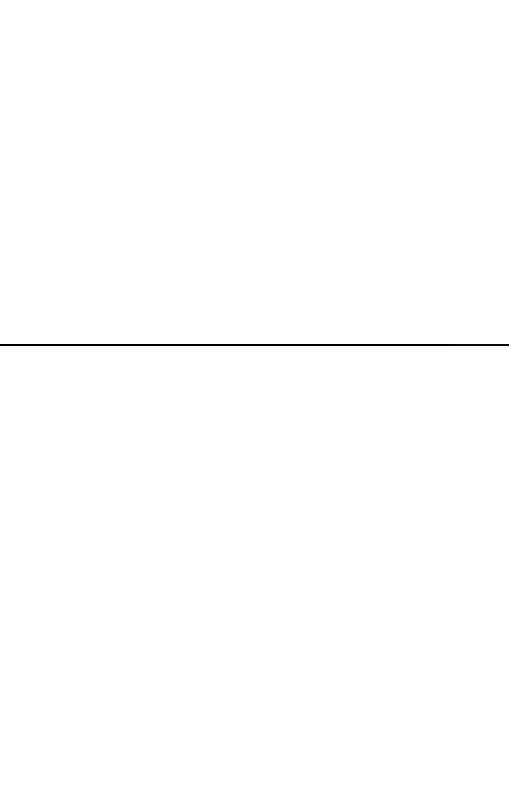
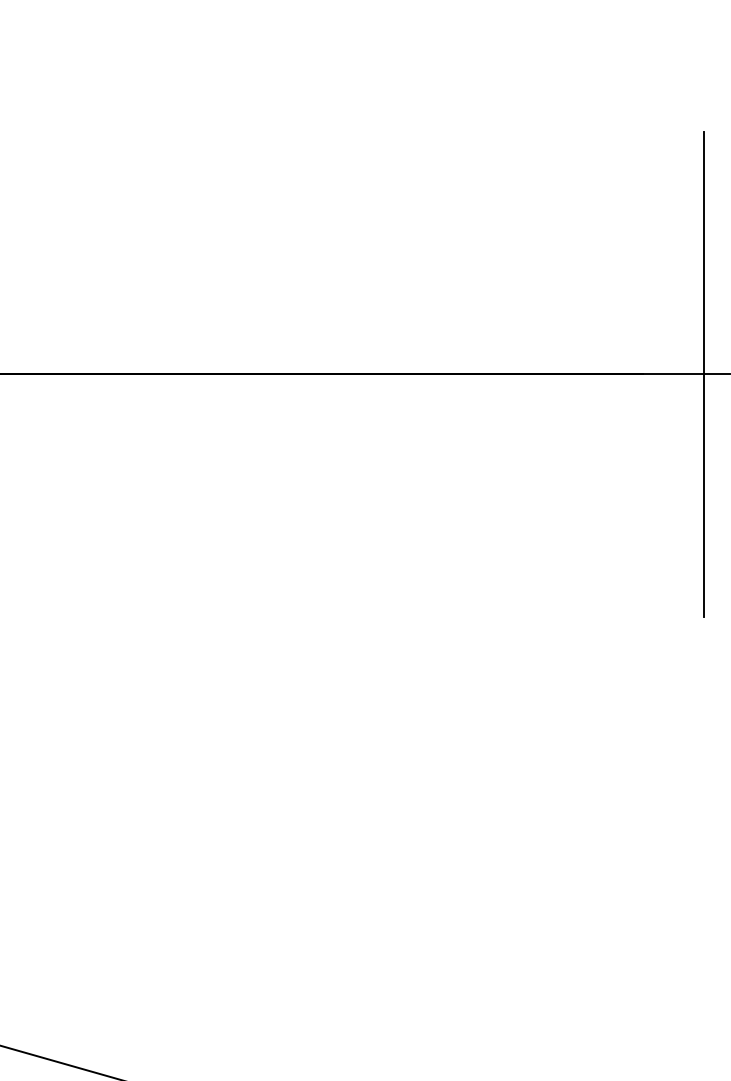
line: (500, 344) -> (703, 374), added

